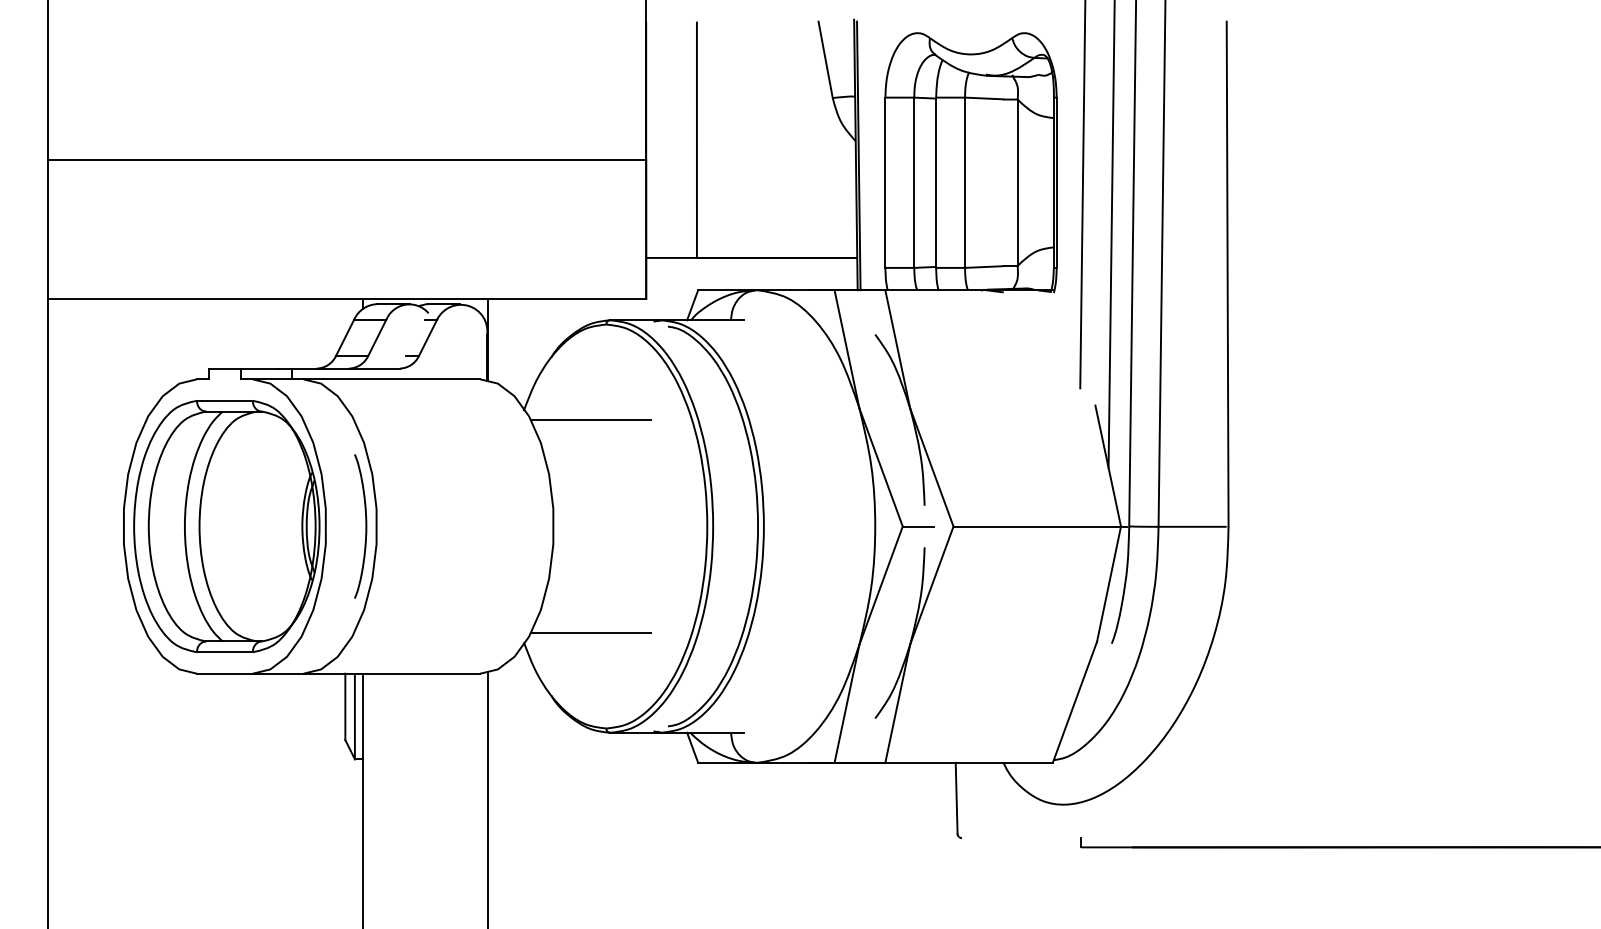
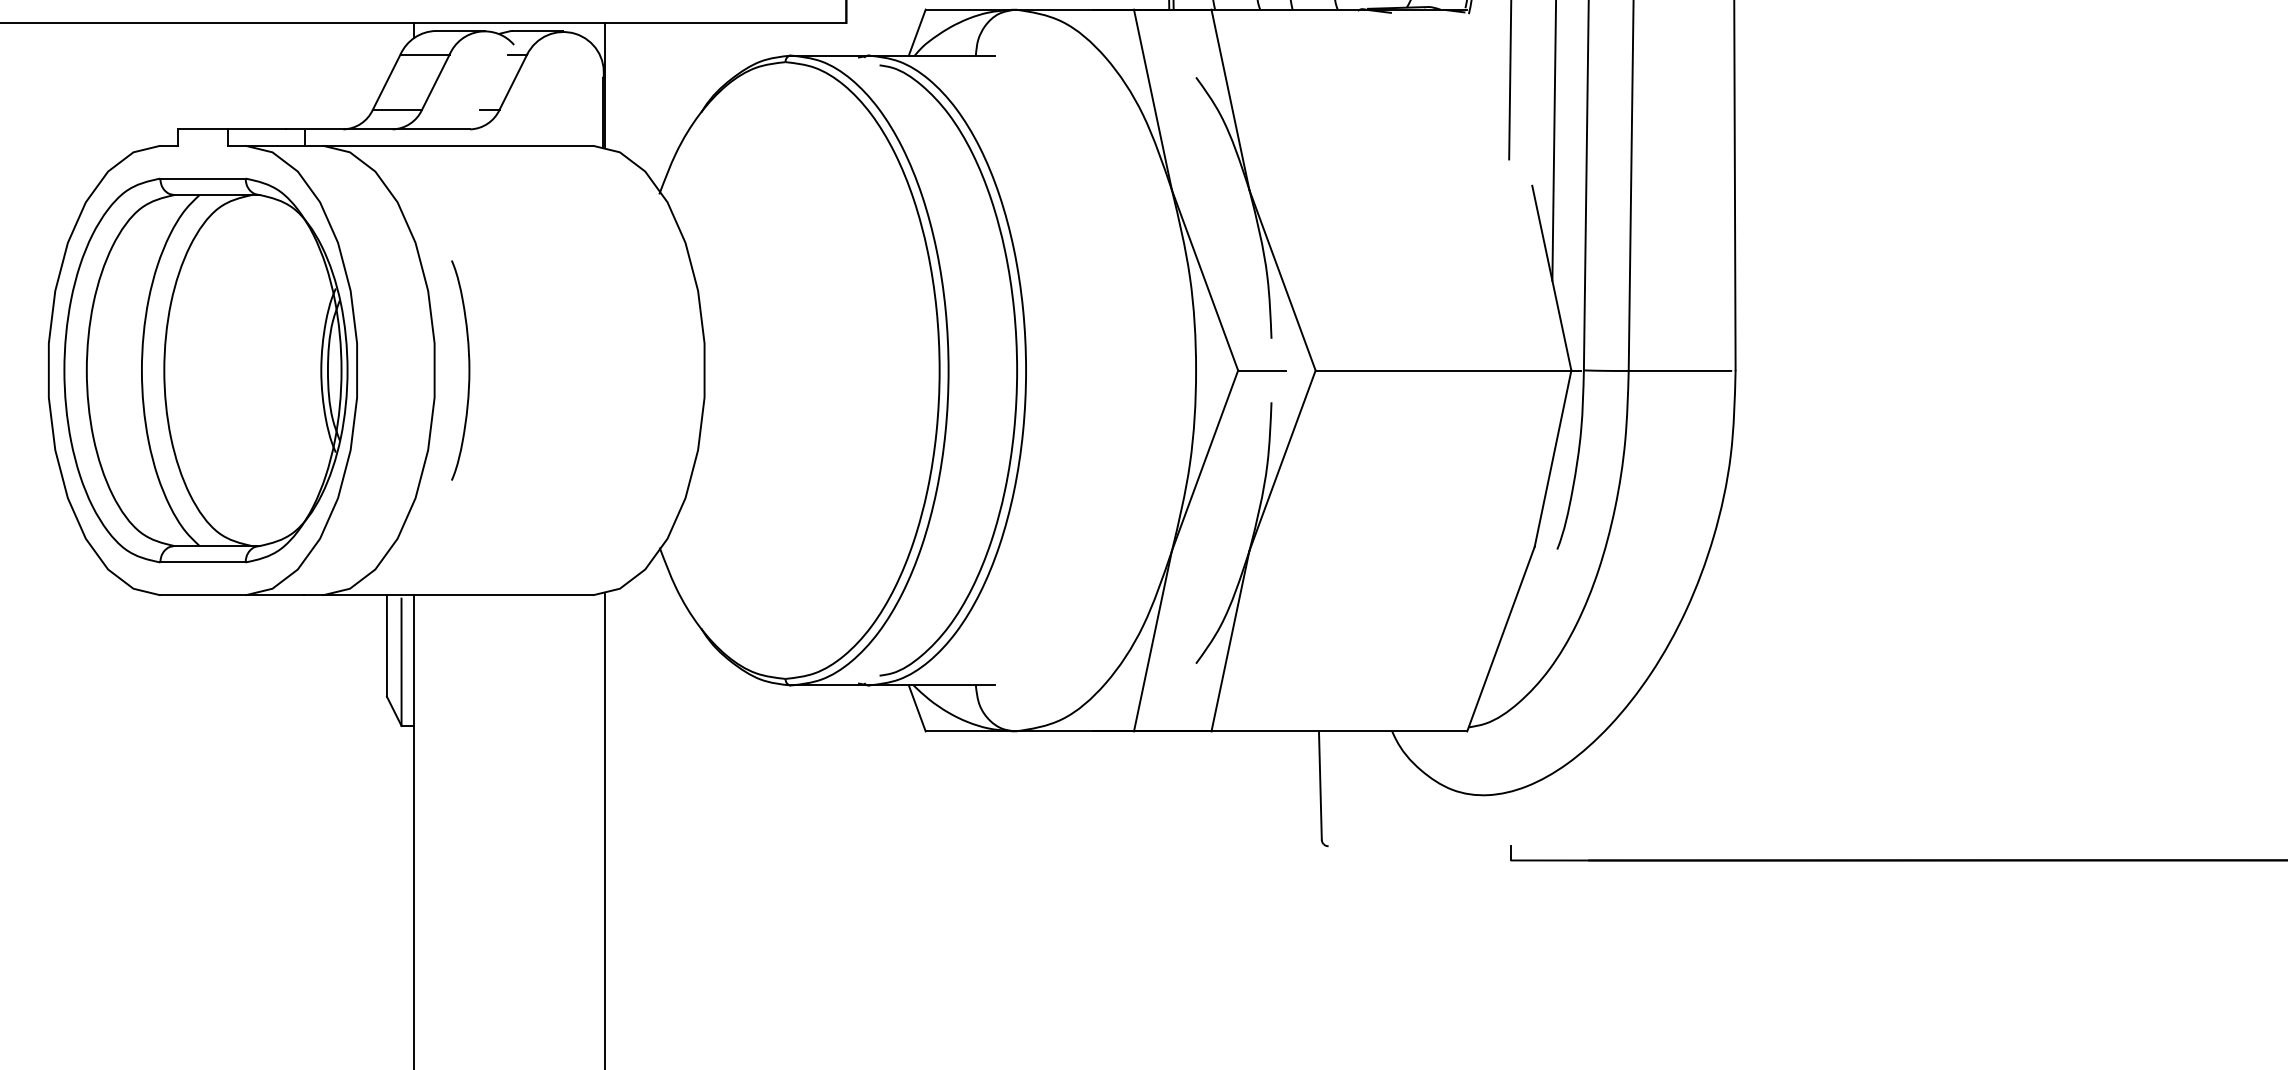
line: (591, 420) -> (762, 208), removed
curve: (365, 526) -> (468, 370), moved
line: (591, 632) -> (762, 532), removed

